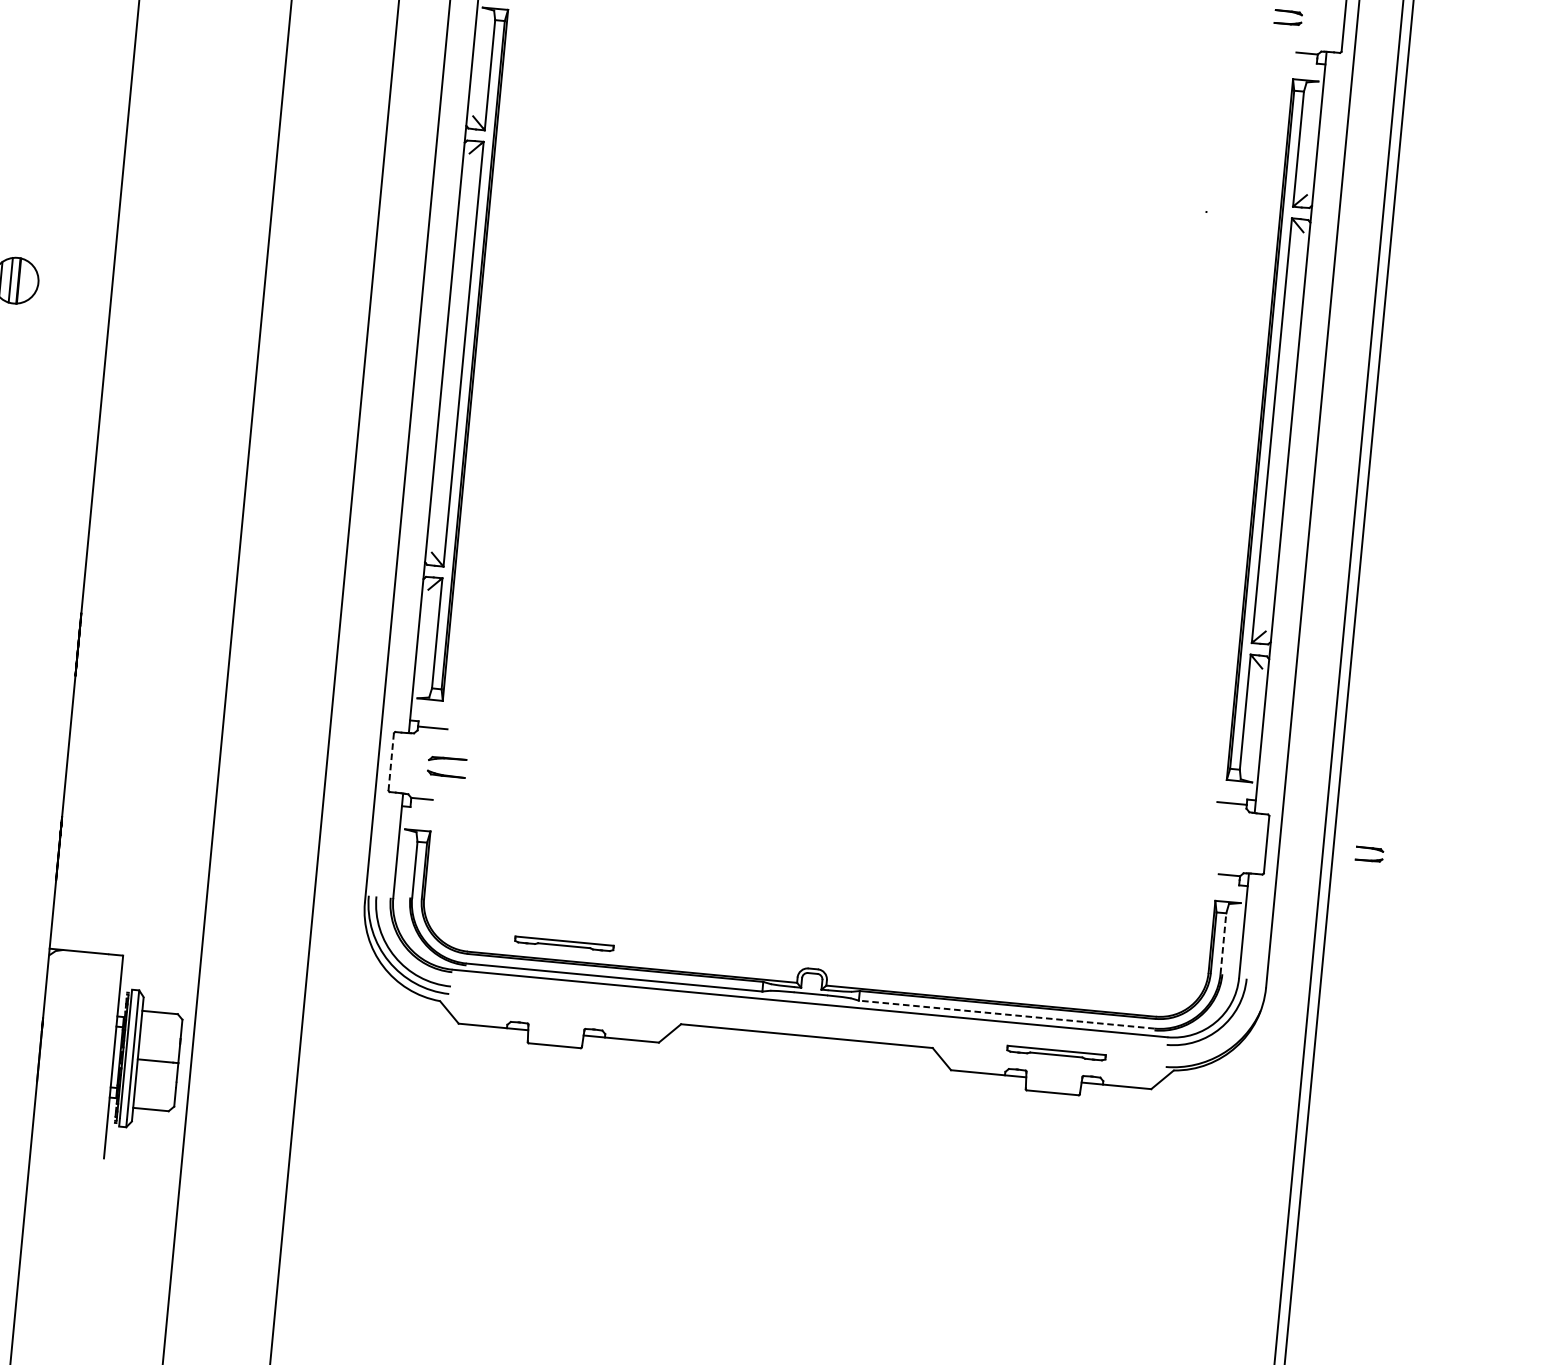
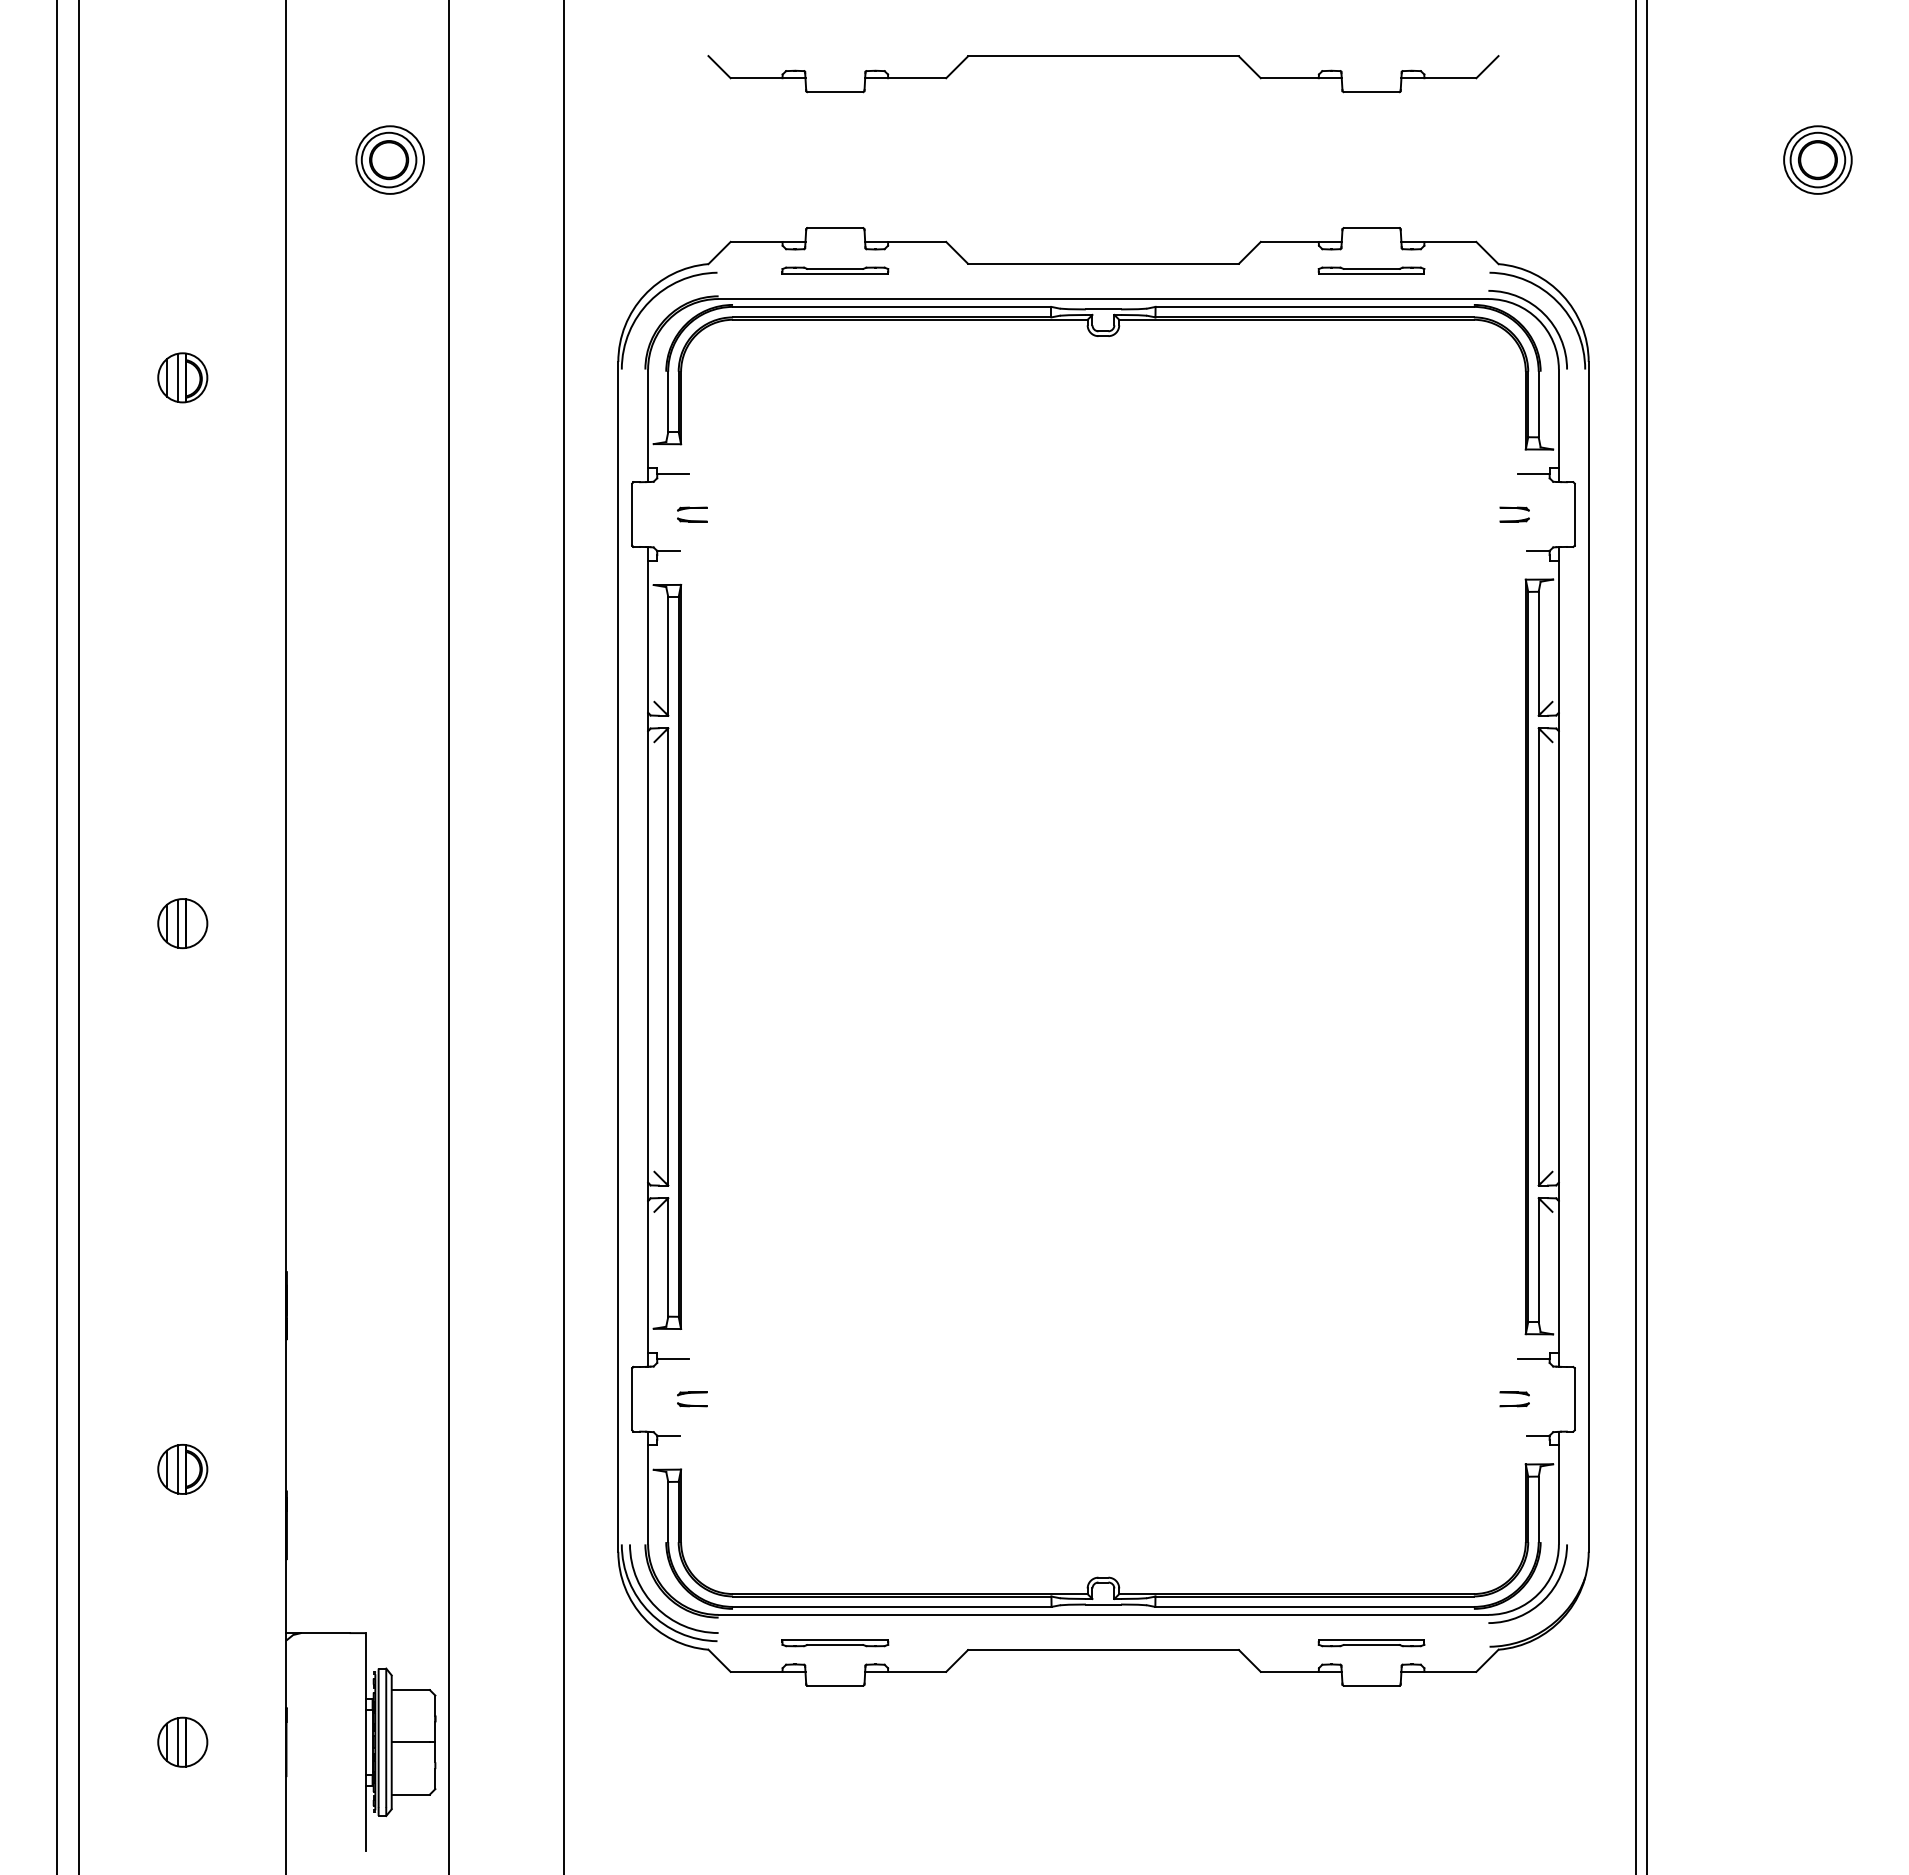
line: (391, 762) -> (632, 1399), dashed -> solid
part: (447, 767) -> (692, 1399), size x0.71
part: (1369, 854) -> (1514, 1399), moved
line: (1223, 943) -> (1538, 1509), dashed -> solid
part: (564, 944) -> (835, 1643), moved
line: (1006, 1014) -> (1314, 1606), dashed -> solid

